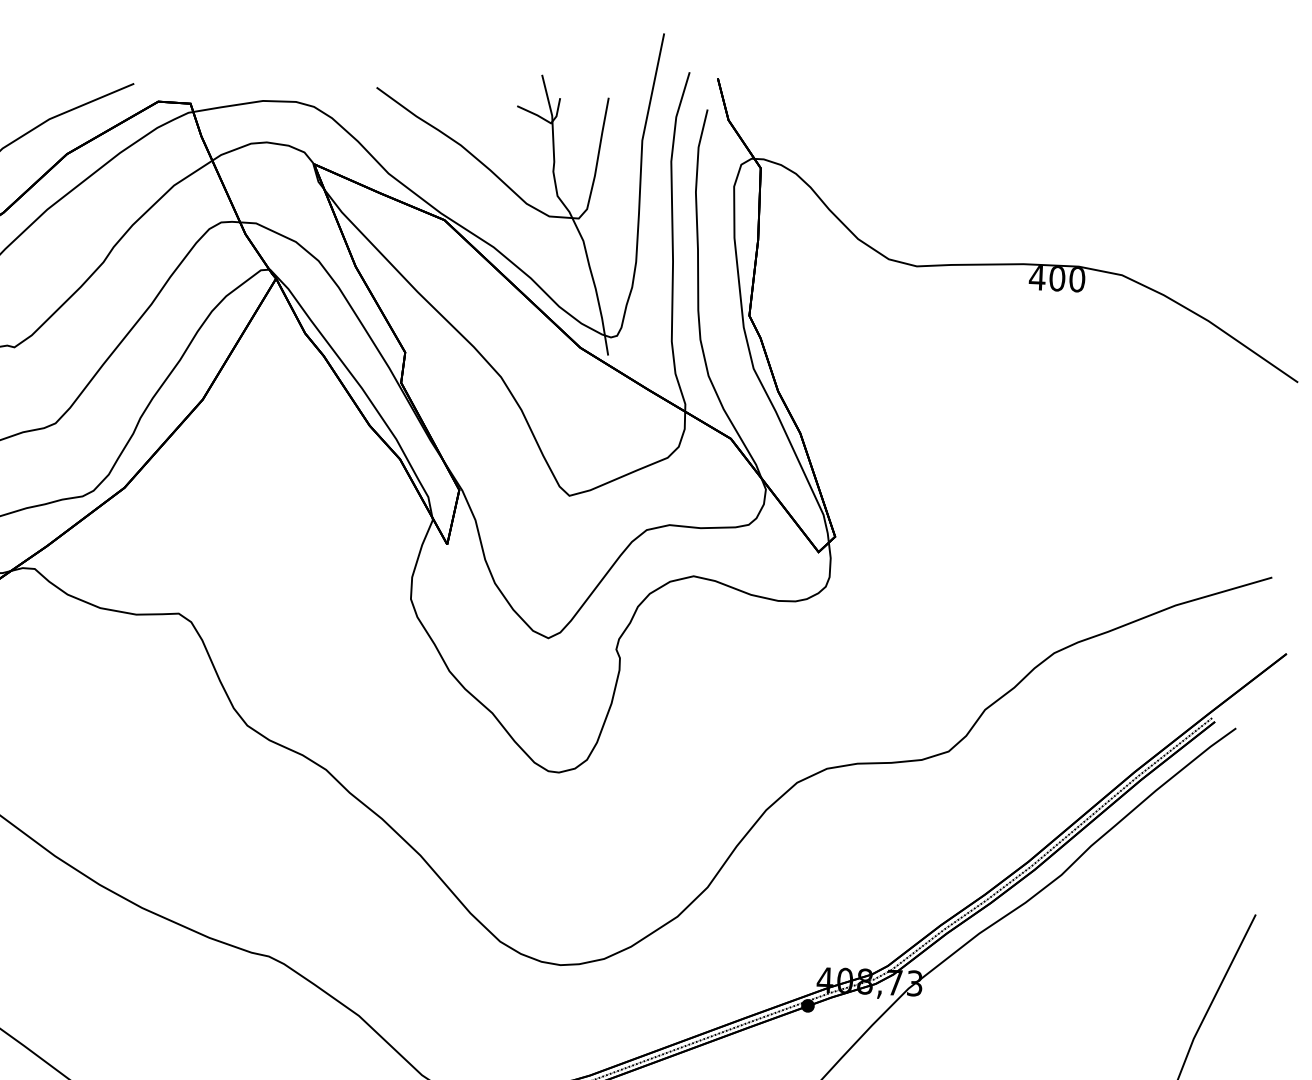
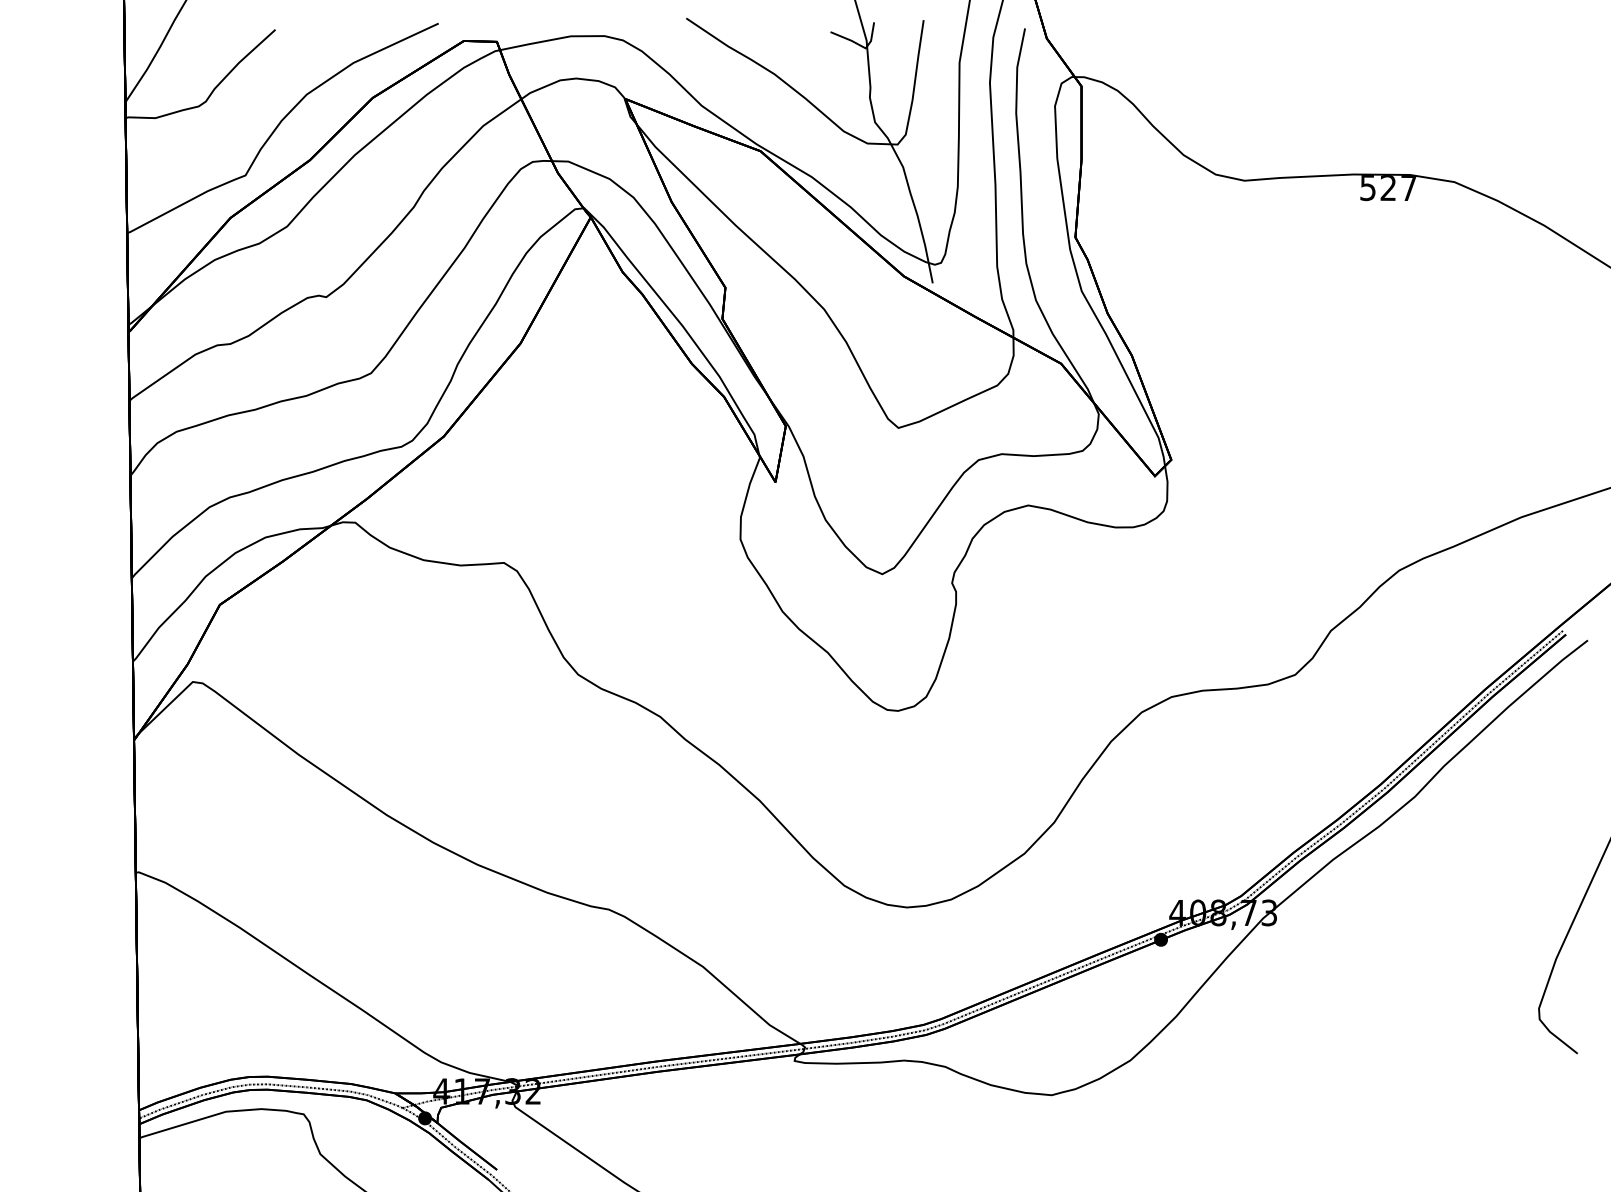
text: (1056, 279) -> (1387, 188), 400 -> 527

